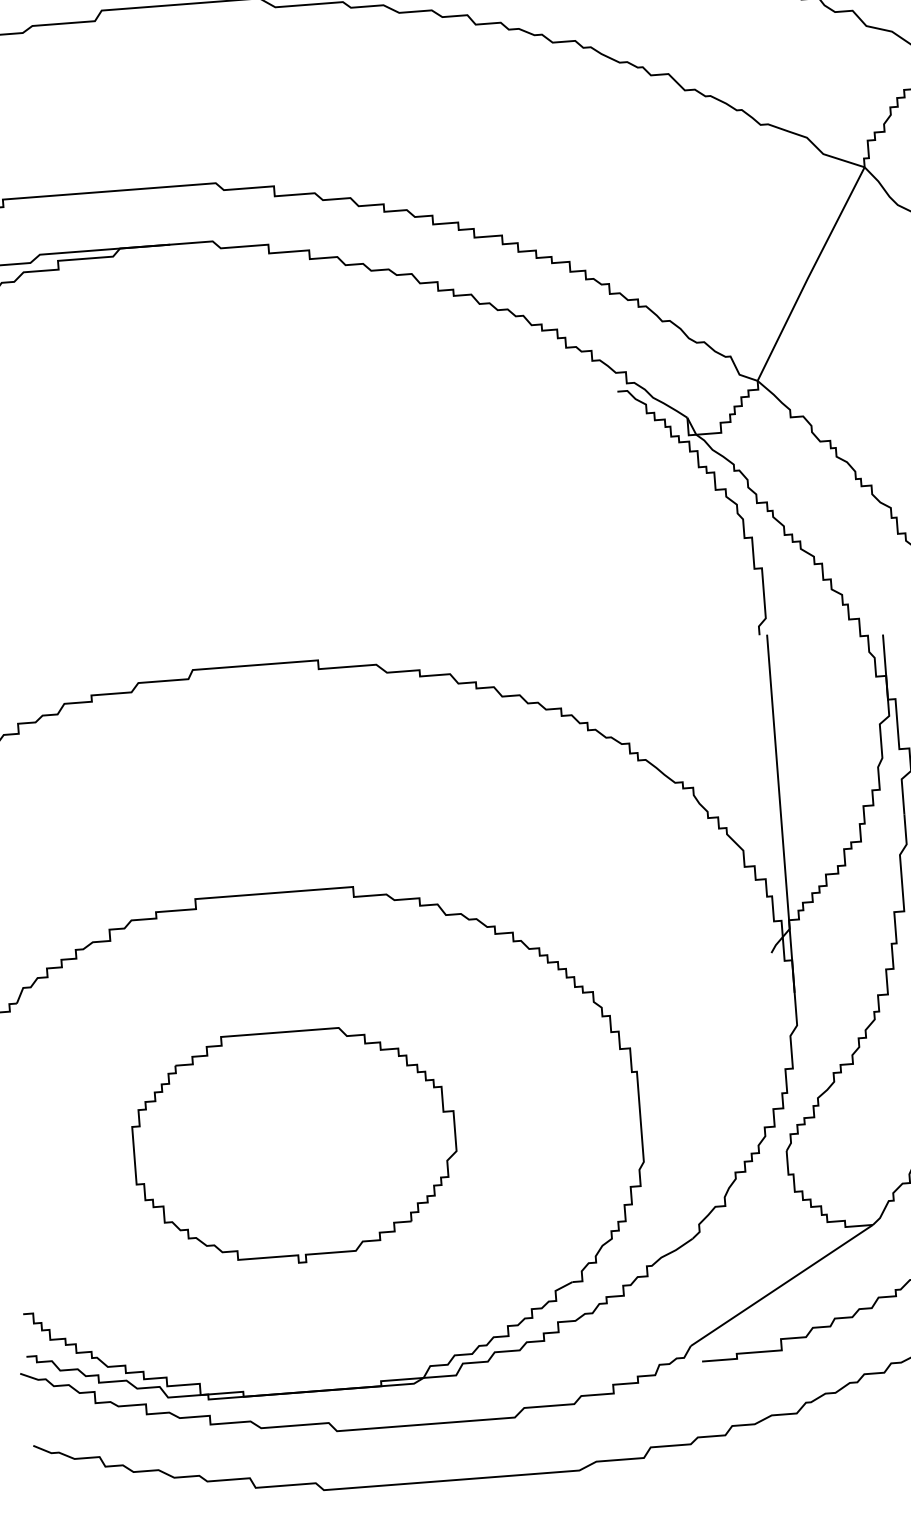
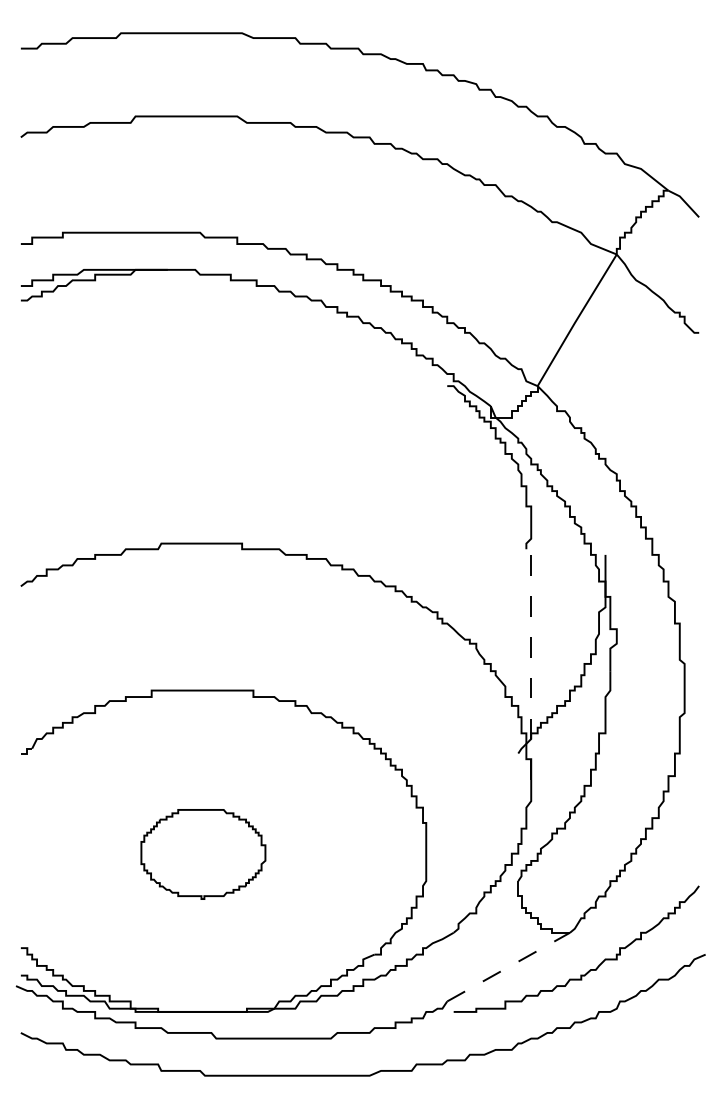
line: (781, 813) -> (531, 664), solid -> dashed
part: (295, 1147) -> (203, 854), size x0.6
line: (783, 1284) -> (509, 966), solid -> dashed

